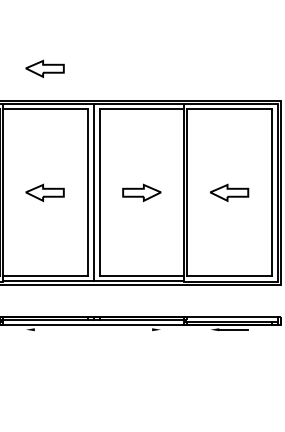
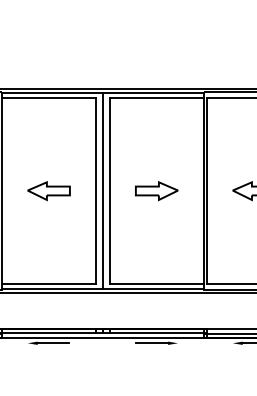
part: (44, 68) -> (48, 52), removed
line: (48, 329) -> (52, 343), added
line: (137, 329) -> (151, 343), added

